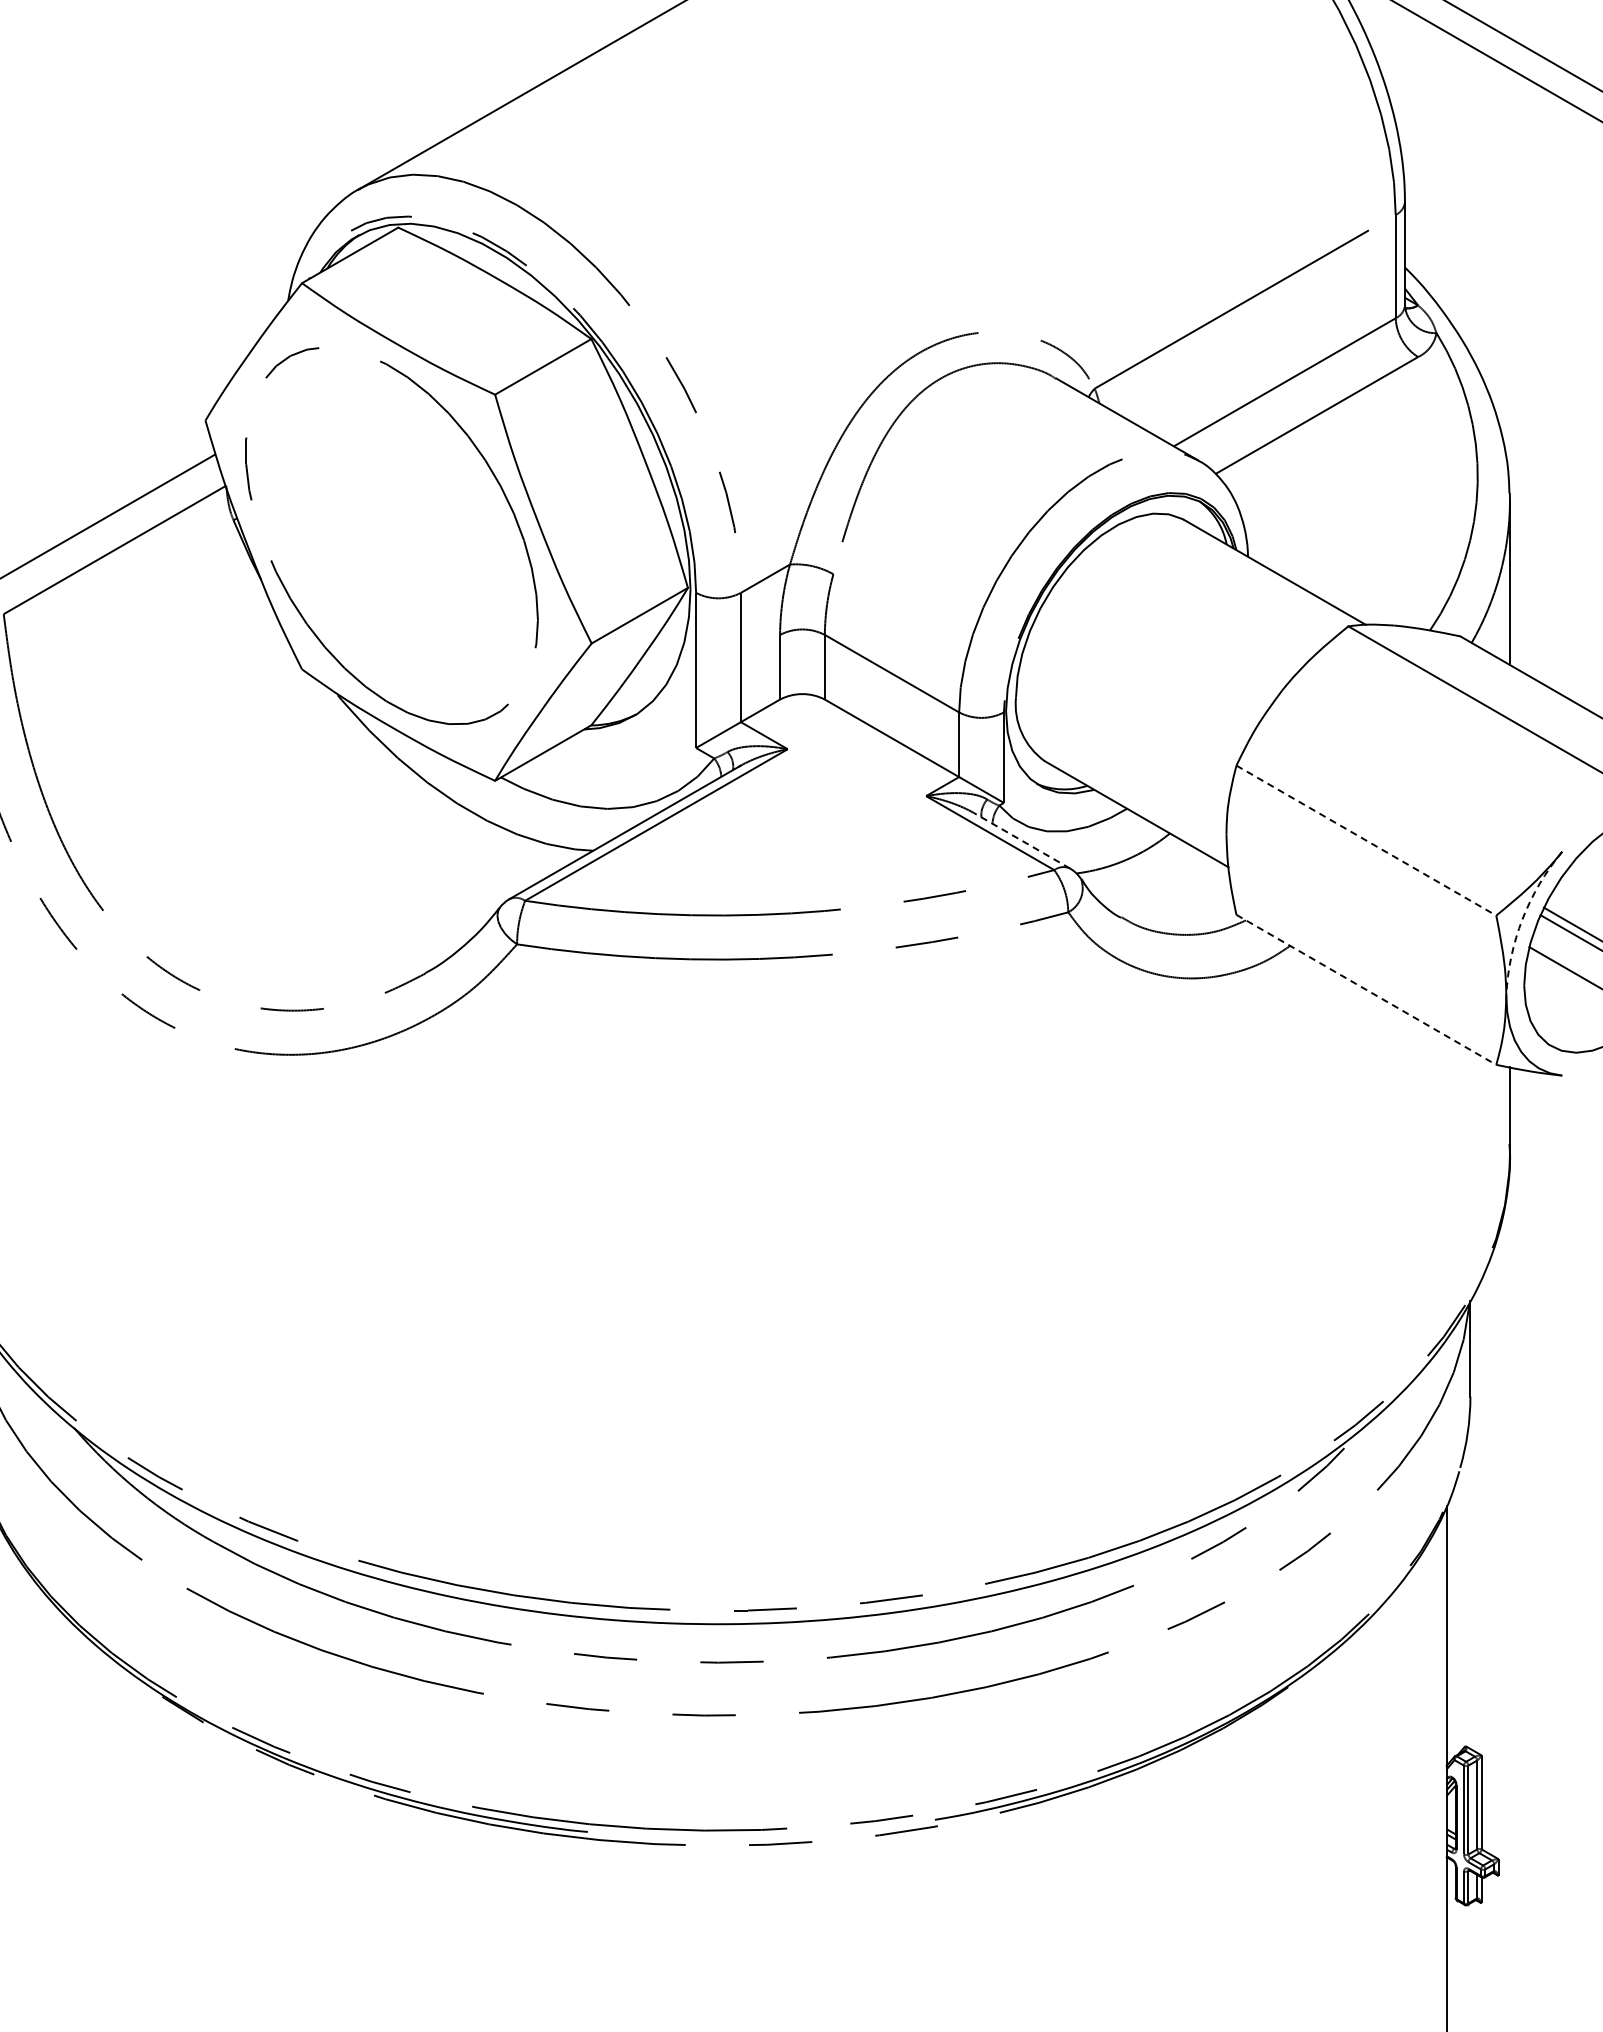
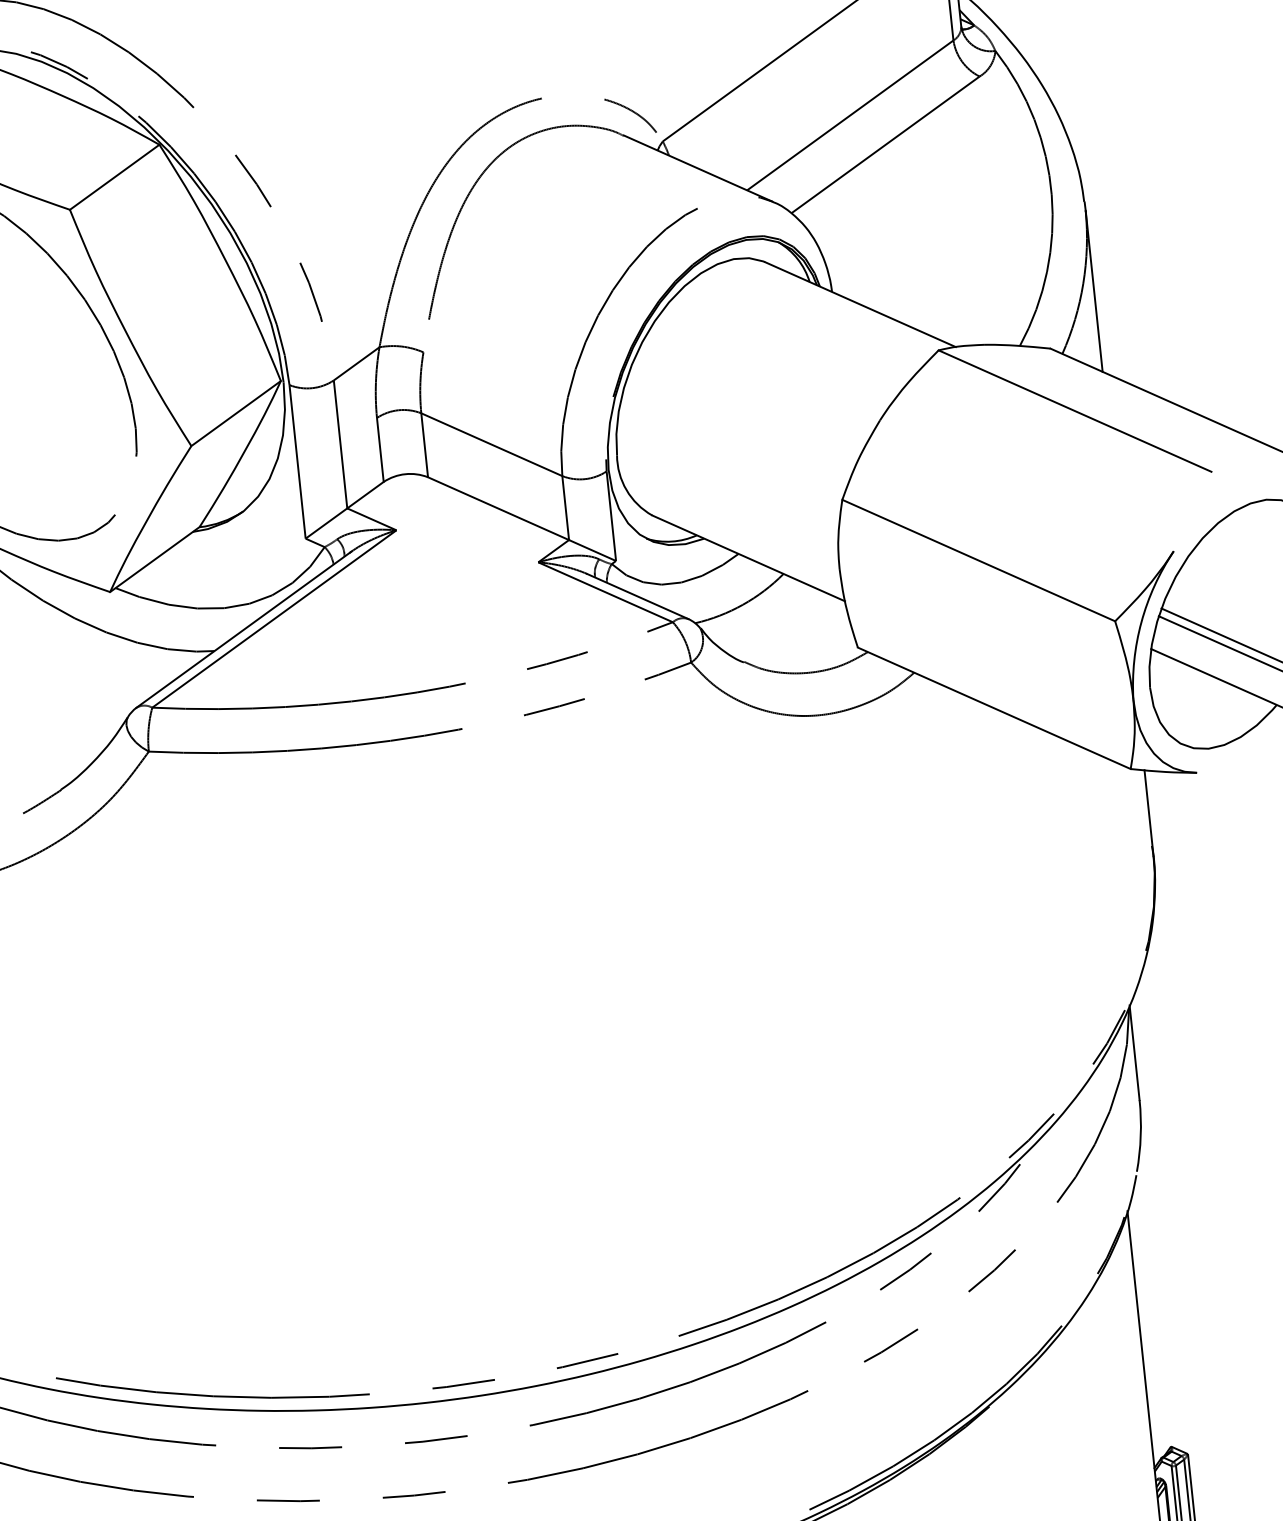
line: (1021, 840) -> (637, 596), dashed -> solid
line: (1366, 840) -> (978, 560), dashed -> solid
arc: (1522, 919) -> (1141, 622), dashed -> solid
line: (1366, 990) -> (994, 708), dashed -> solid

